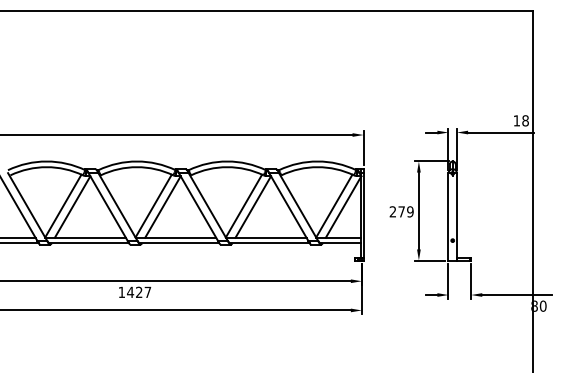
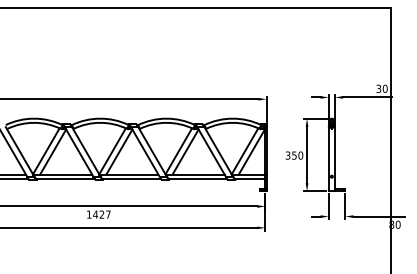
text: (520, 120) -> (381, 88), 18 -> 30
text: (401, 211) -> (294, 155), 279 -> 350

